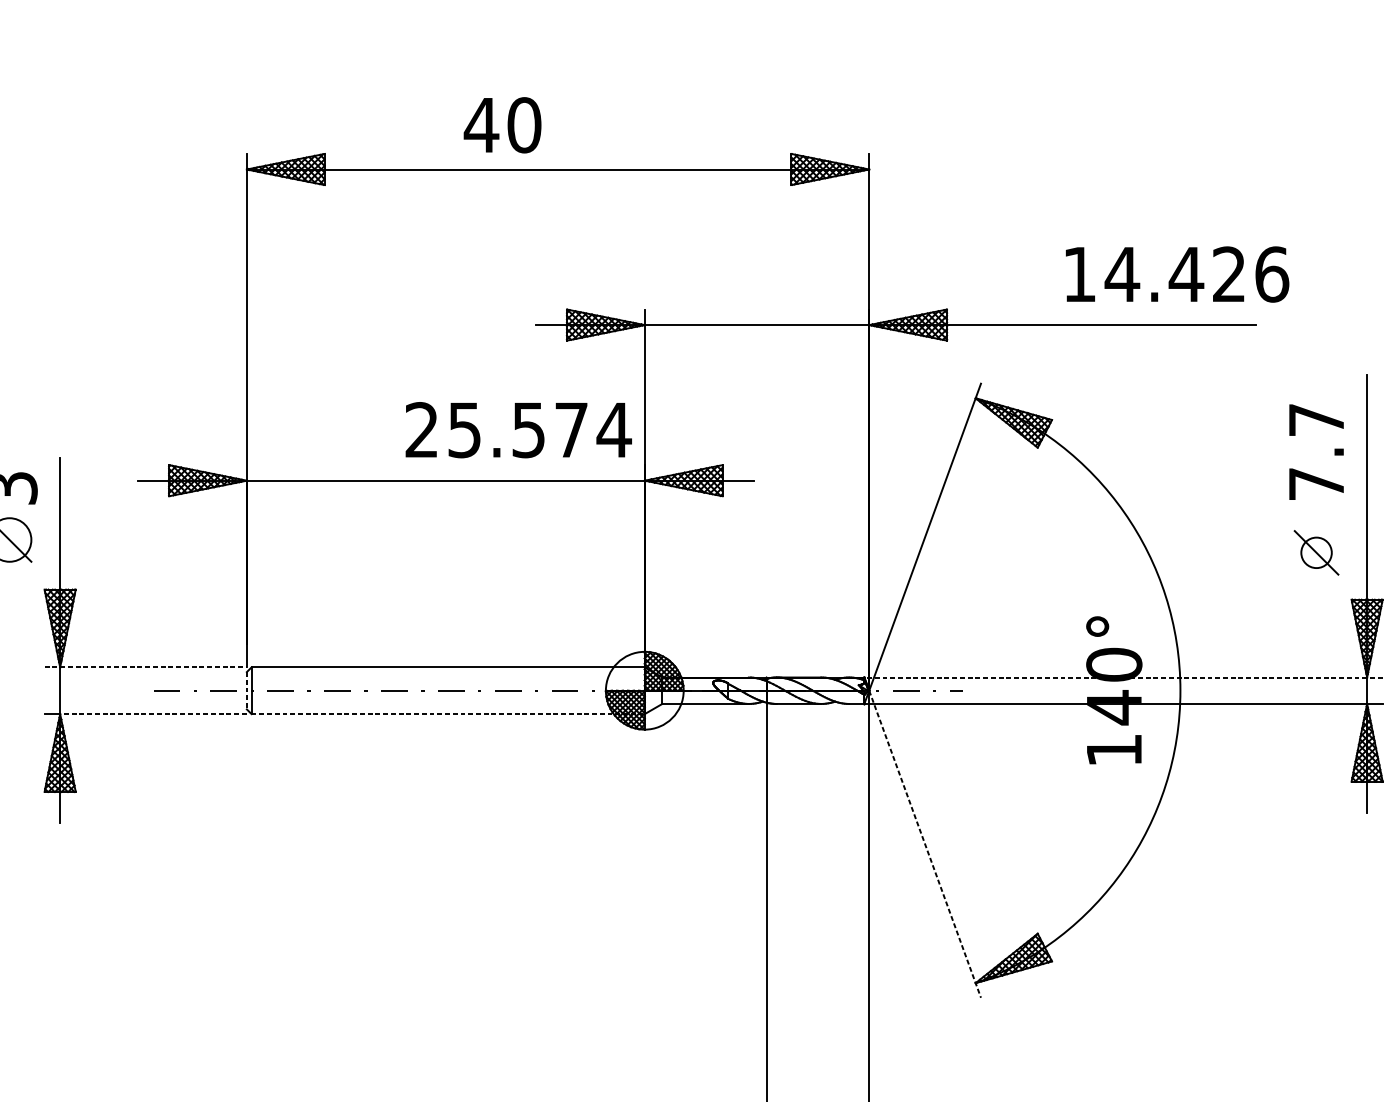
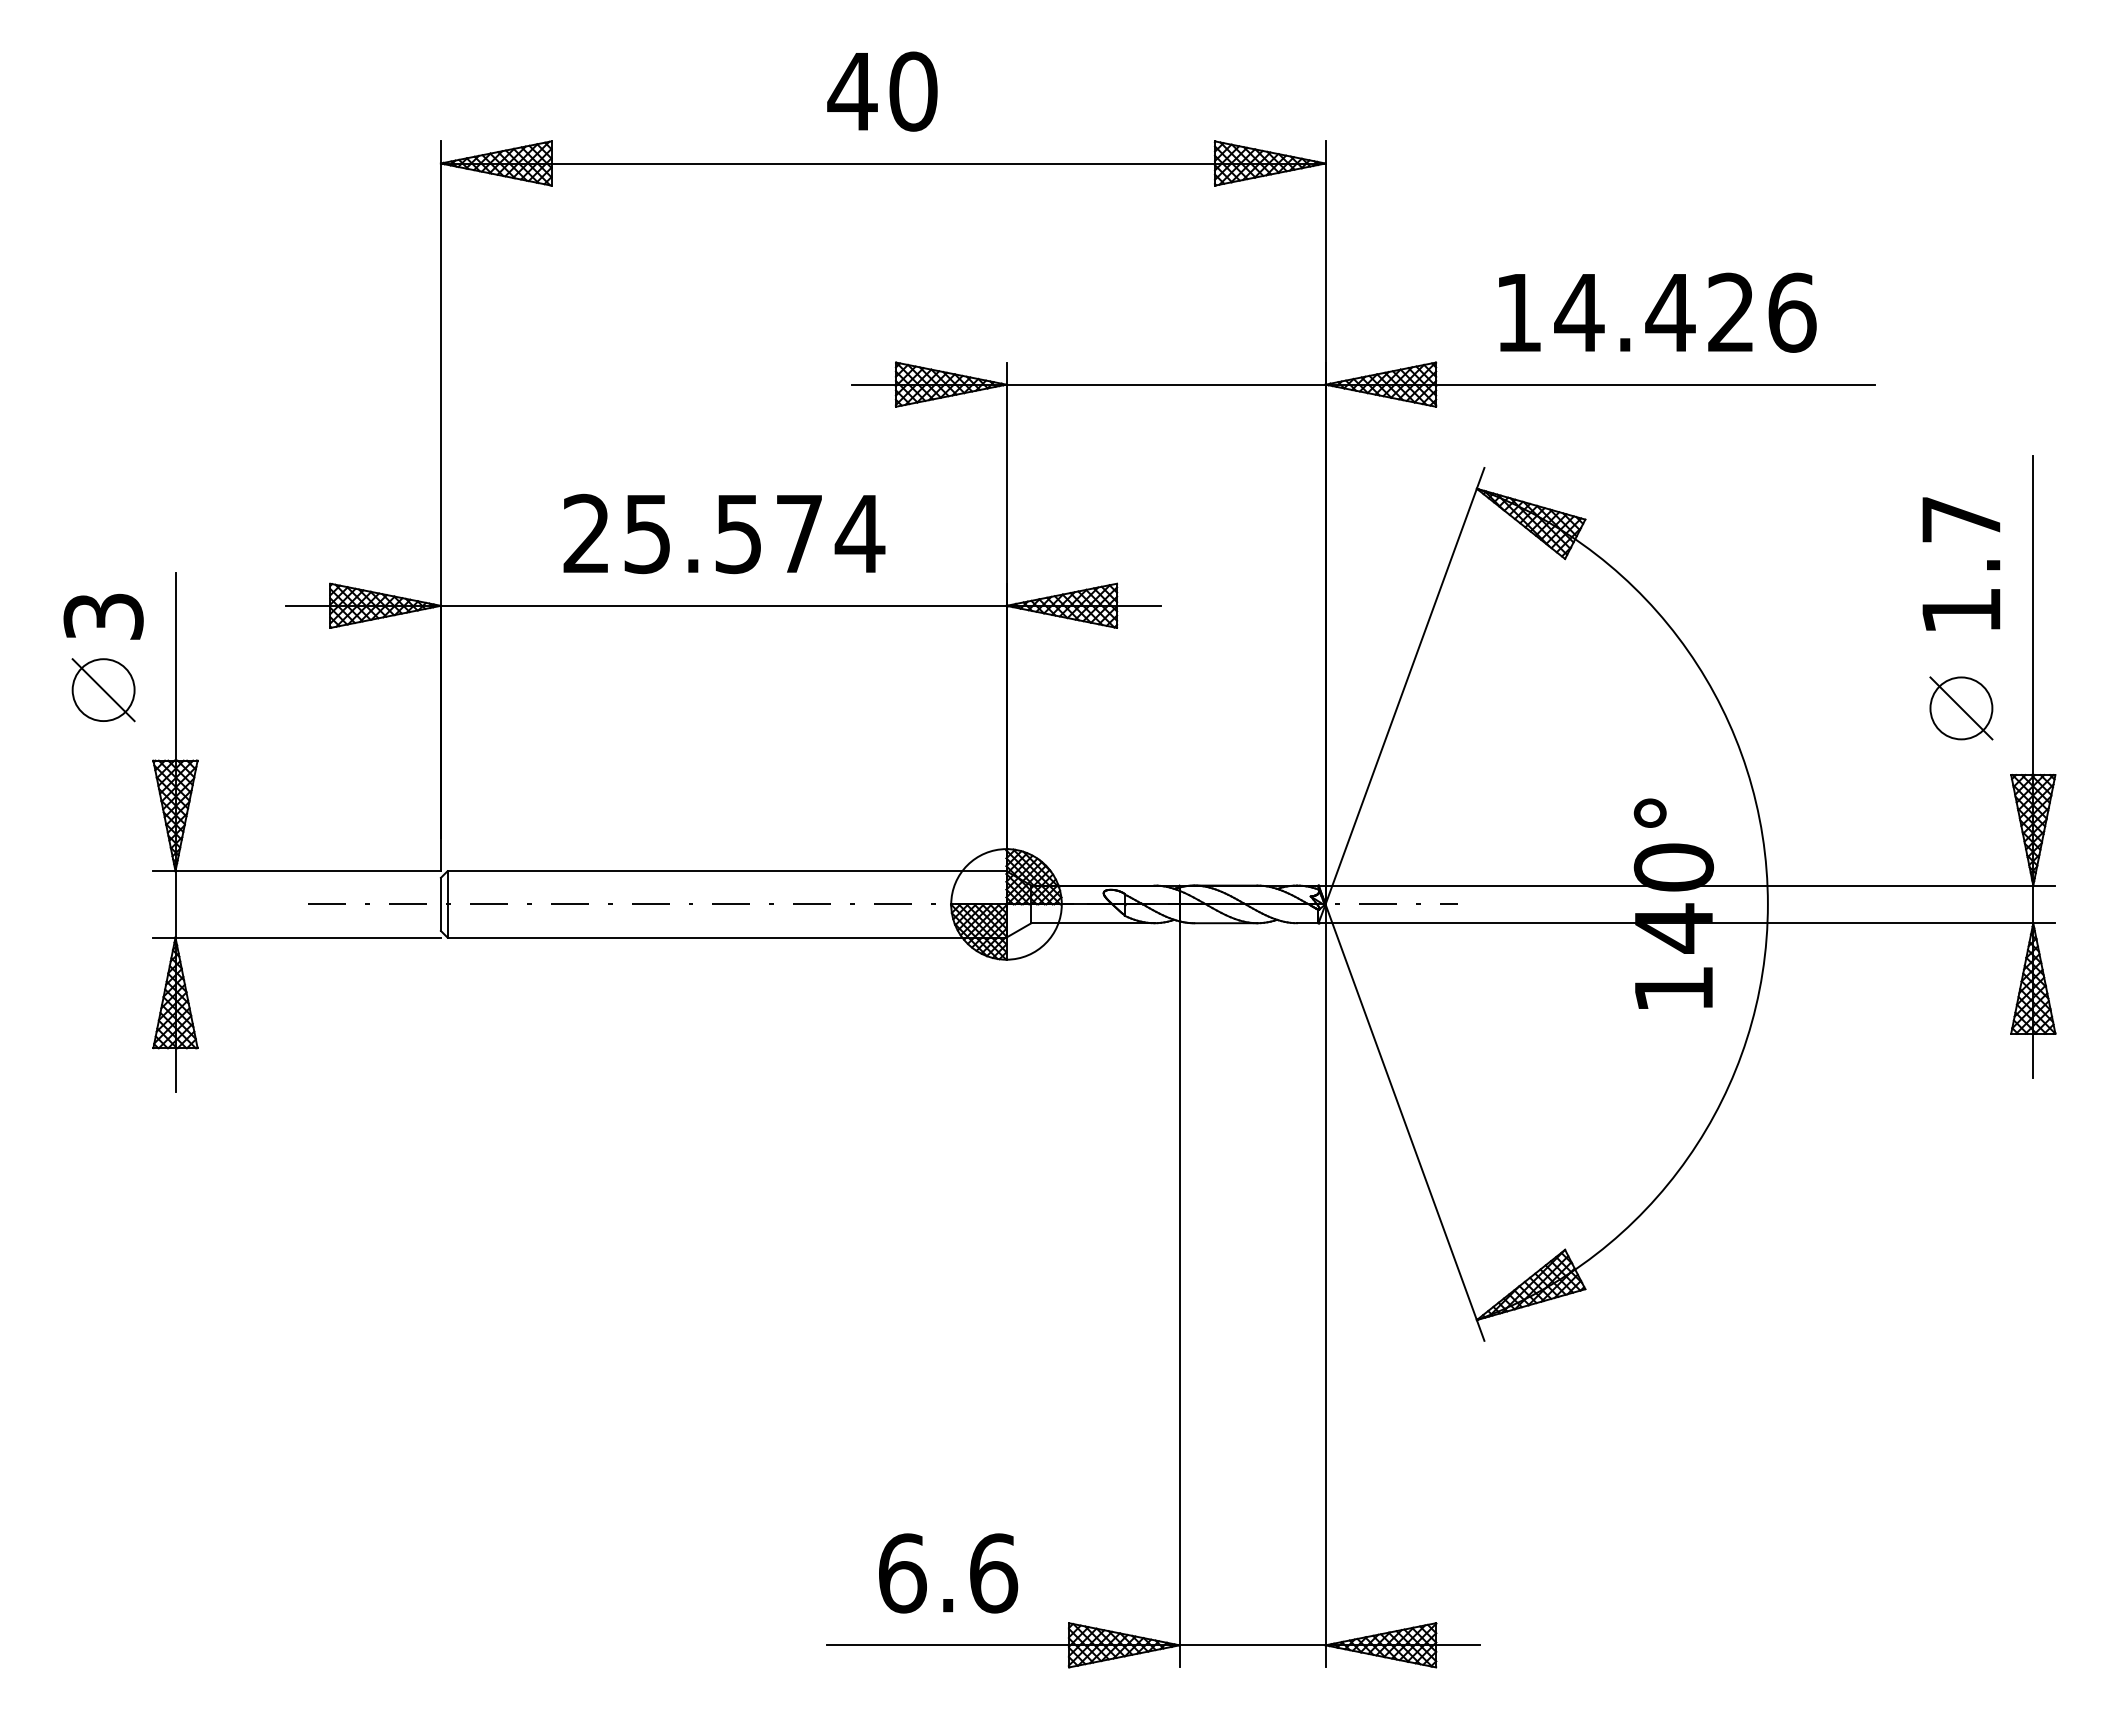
text: (502, 125) -> (882, 91), moved
text: (1177, 274) -> (1657, 312), moved
text: (518, 429) -> (724, 533), moved
text: (1316, 483) -> (1961, 610), 7.7 -> 1.7
circle: (1316, 552) -> (1961, 708), size x1.43
line: (145, 667) -> (297, 871), dashed -> solid
line: (1123, 677) -> (1686, 885), dashed -> solid
line: (246, 690) -> (440, 904), dashed -> solid
line: (153, 714) -> (308, 937), dashed -> solid
line: (448, 714) -> (727, 937), dashed -> solid
line: (925, 844) -> (1405, 1123), dashed -> solid

